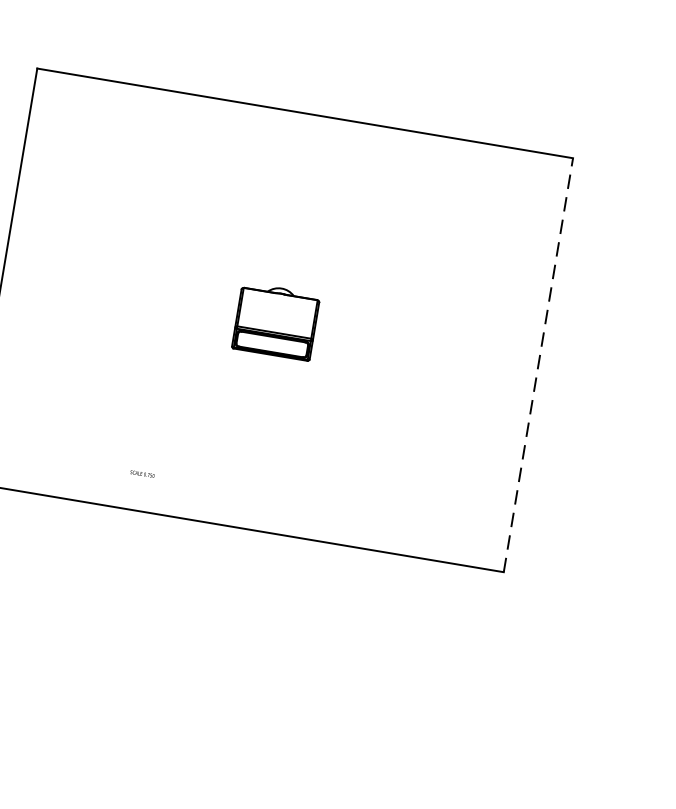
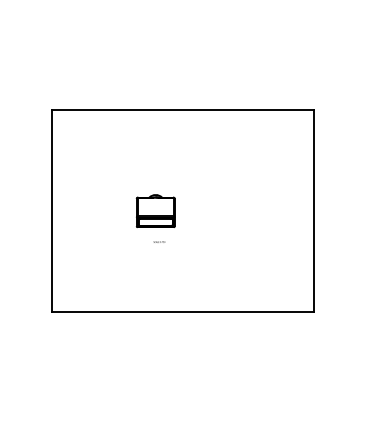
part: (275, 320) -> (155, 210), moved
line: (537, 366) -> (313, 211), dashed -> solid
text: (142, 472) -> (159, 241), moved

